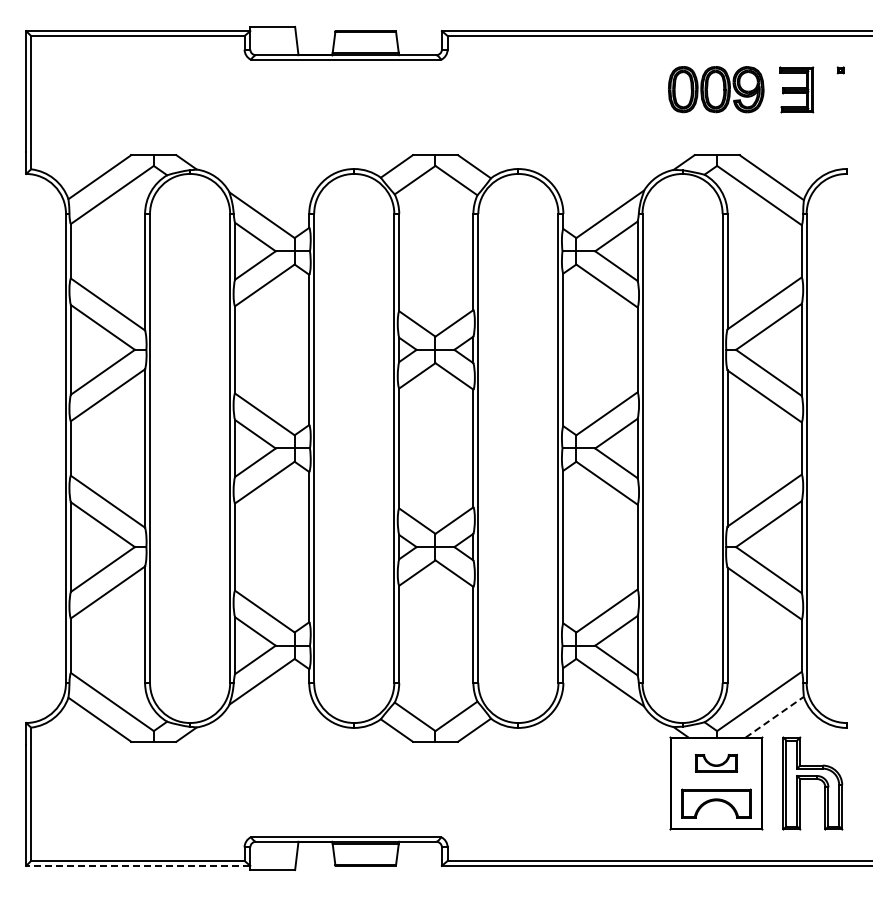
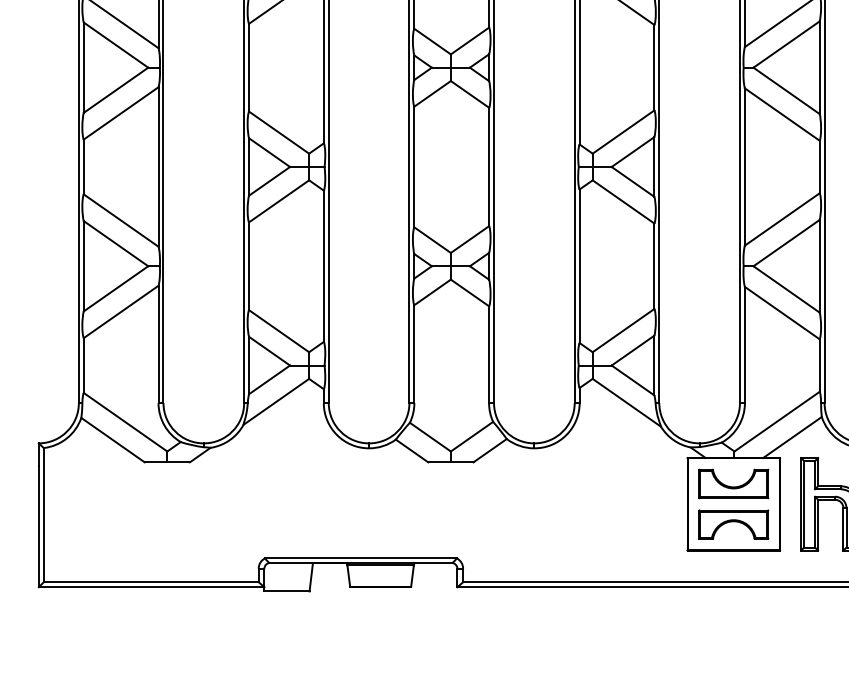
line: (774, 717) -> (792, 437), dashed -> solid
part: (716, 763) -> (733, 484), size x1.67
line: (137, 865) -> (150, 586), dashed -> solid

